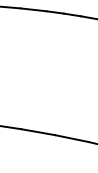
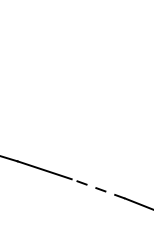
line: (71, 138) -> (97, 188), solid -> dashed

